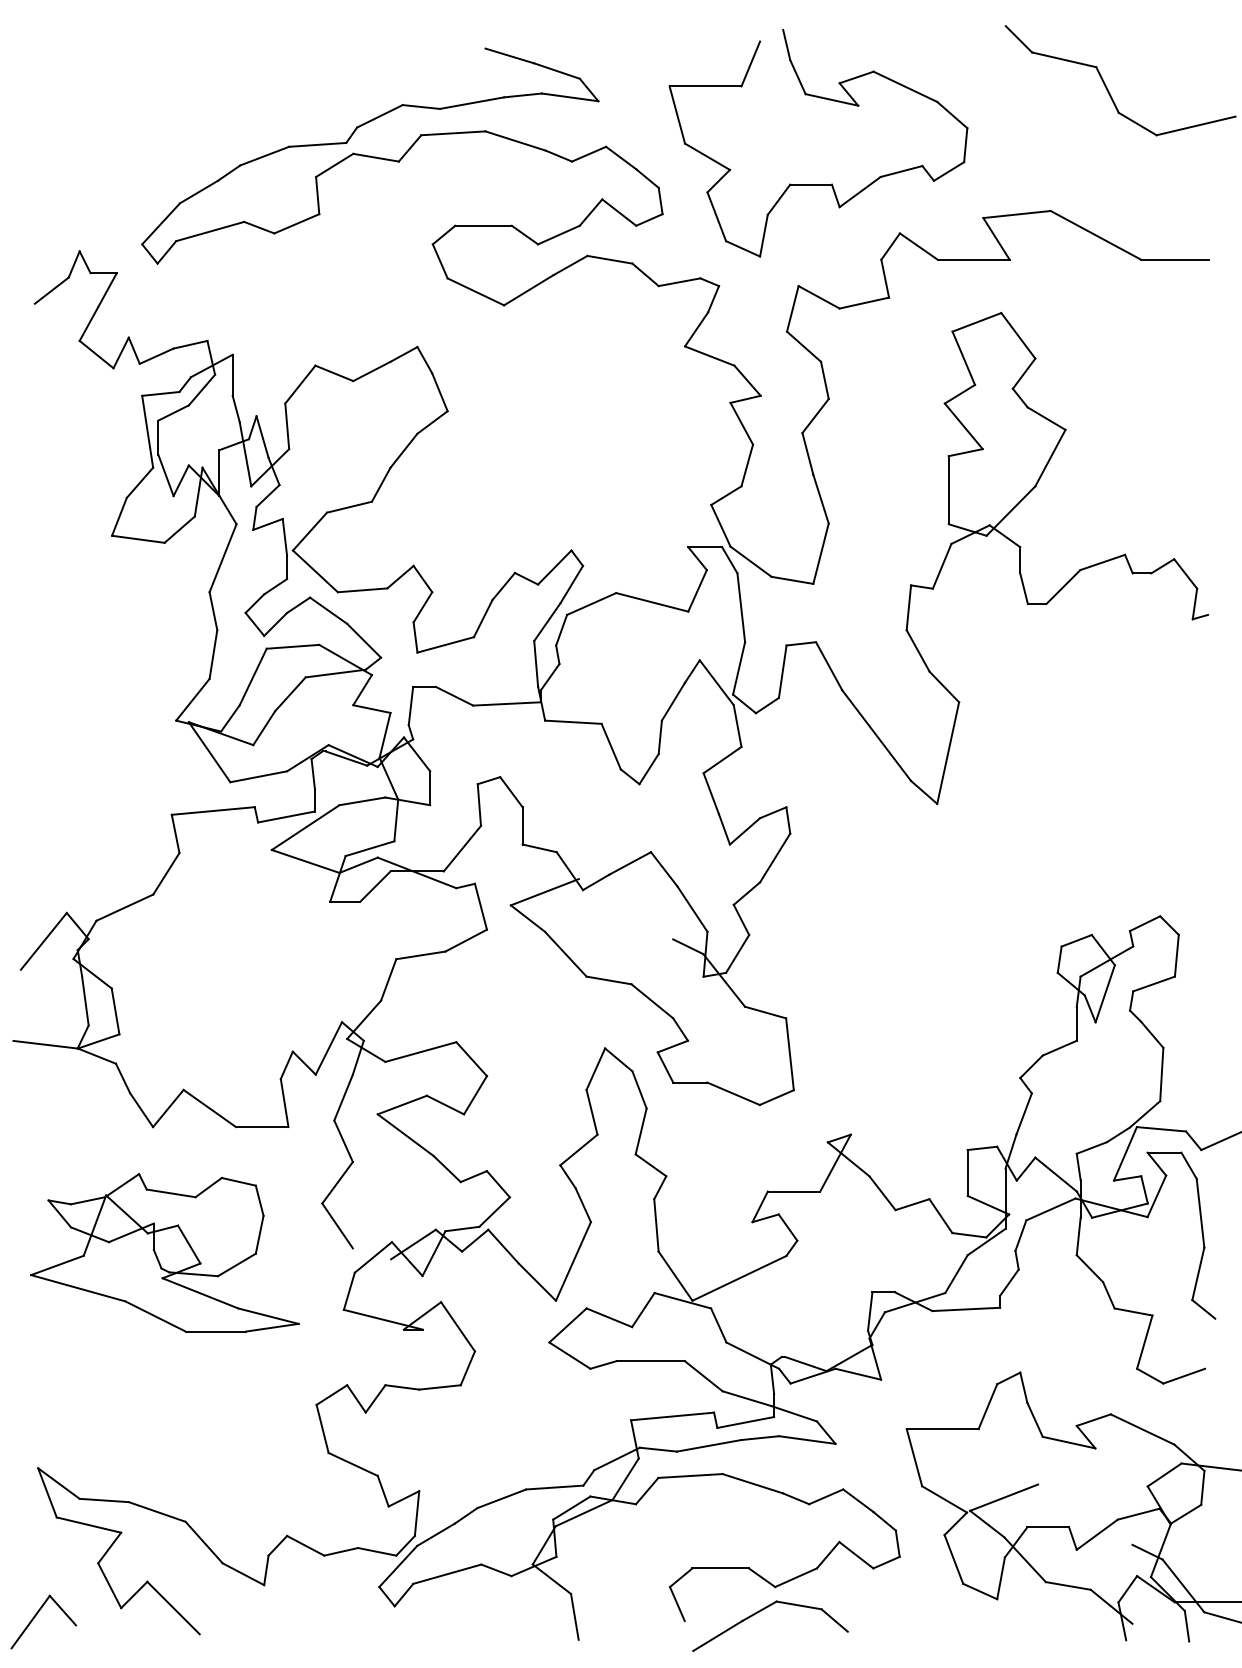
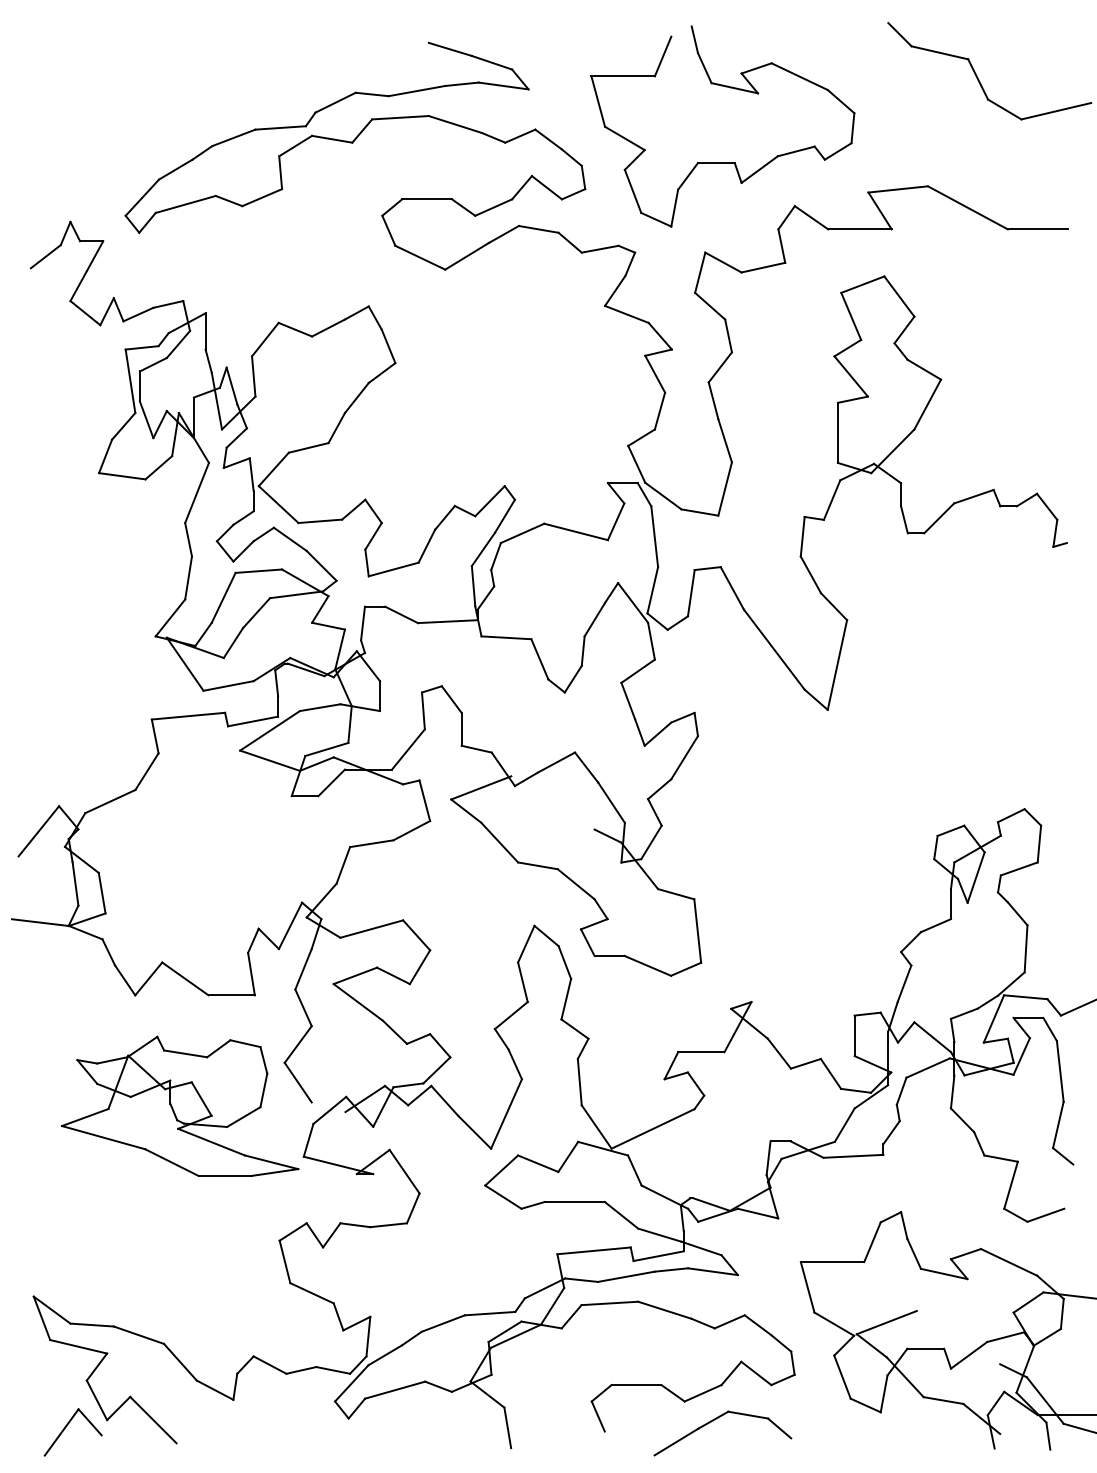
part: (164, 1252) -> (179, 1106), moved
part: (763, 1610) -> (716, 1419), moved
part: (35, 1617) -> (65, 1428), moved

